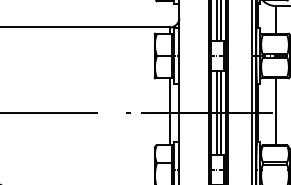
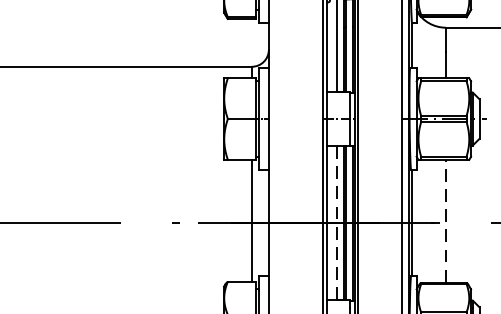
line: (276, 111) -> (446, 220), solid -> dashed
line: (216, 112) -> (336, 222), solid -> dashed

